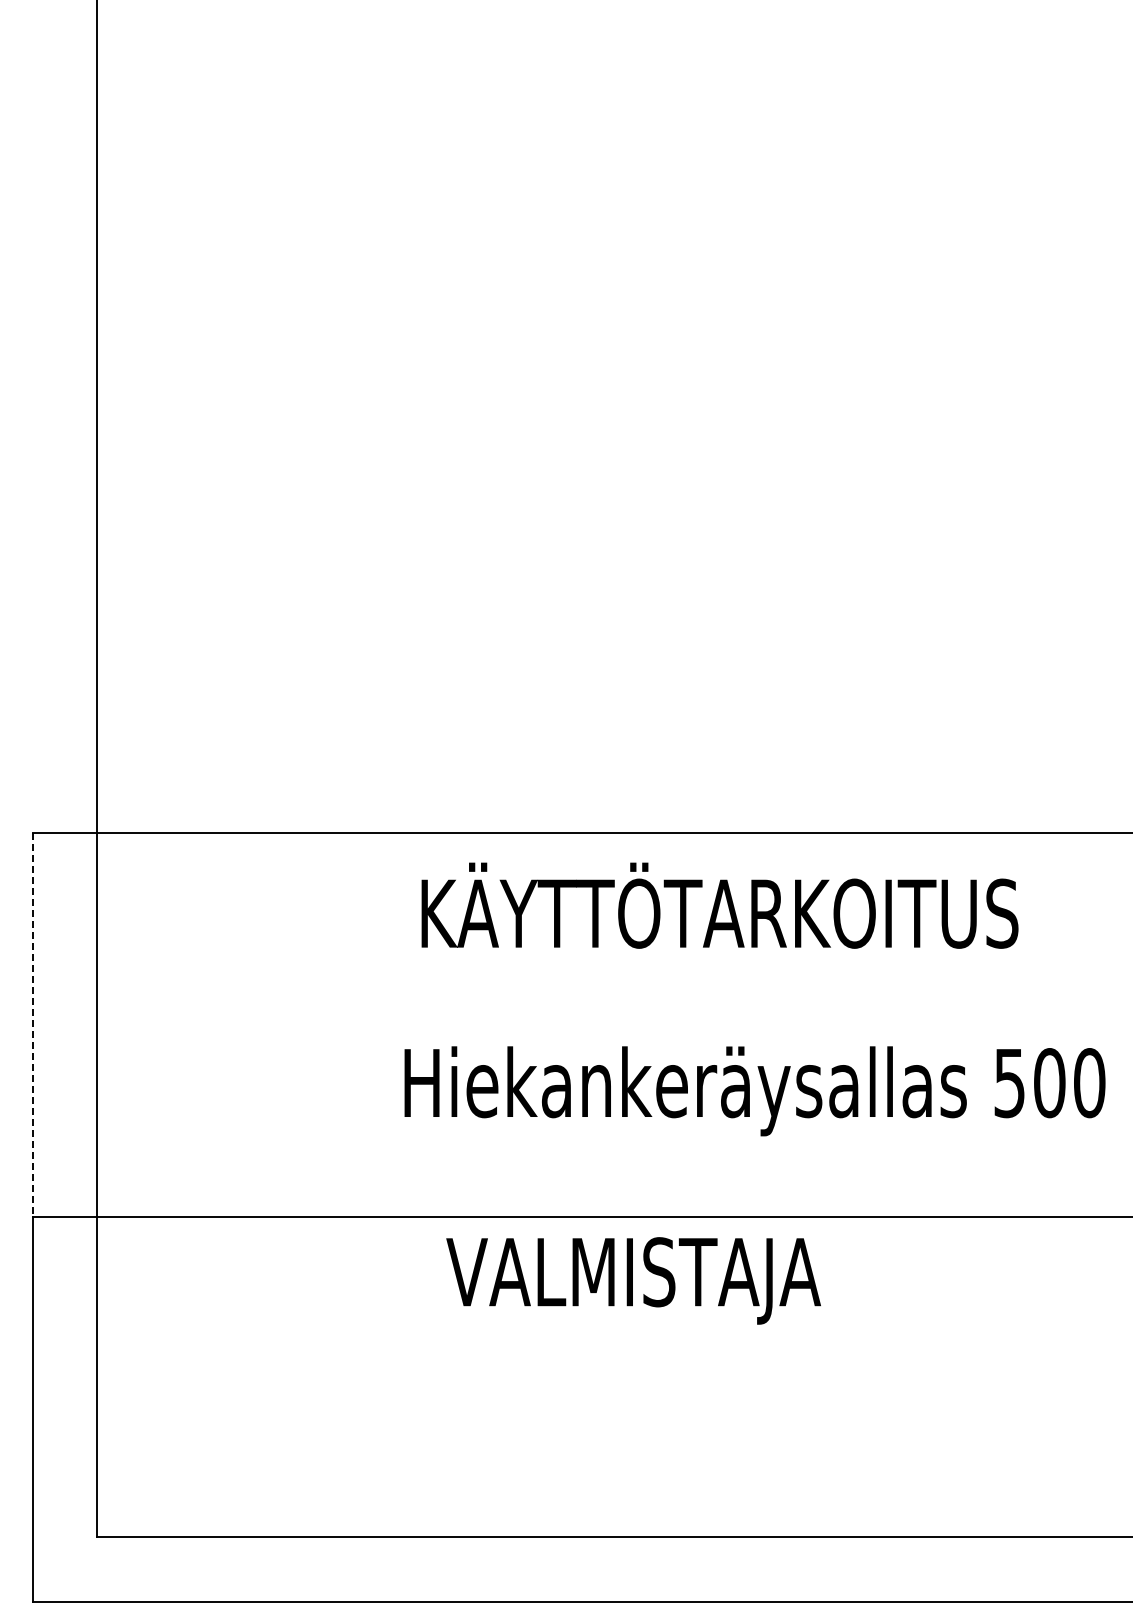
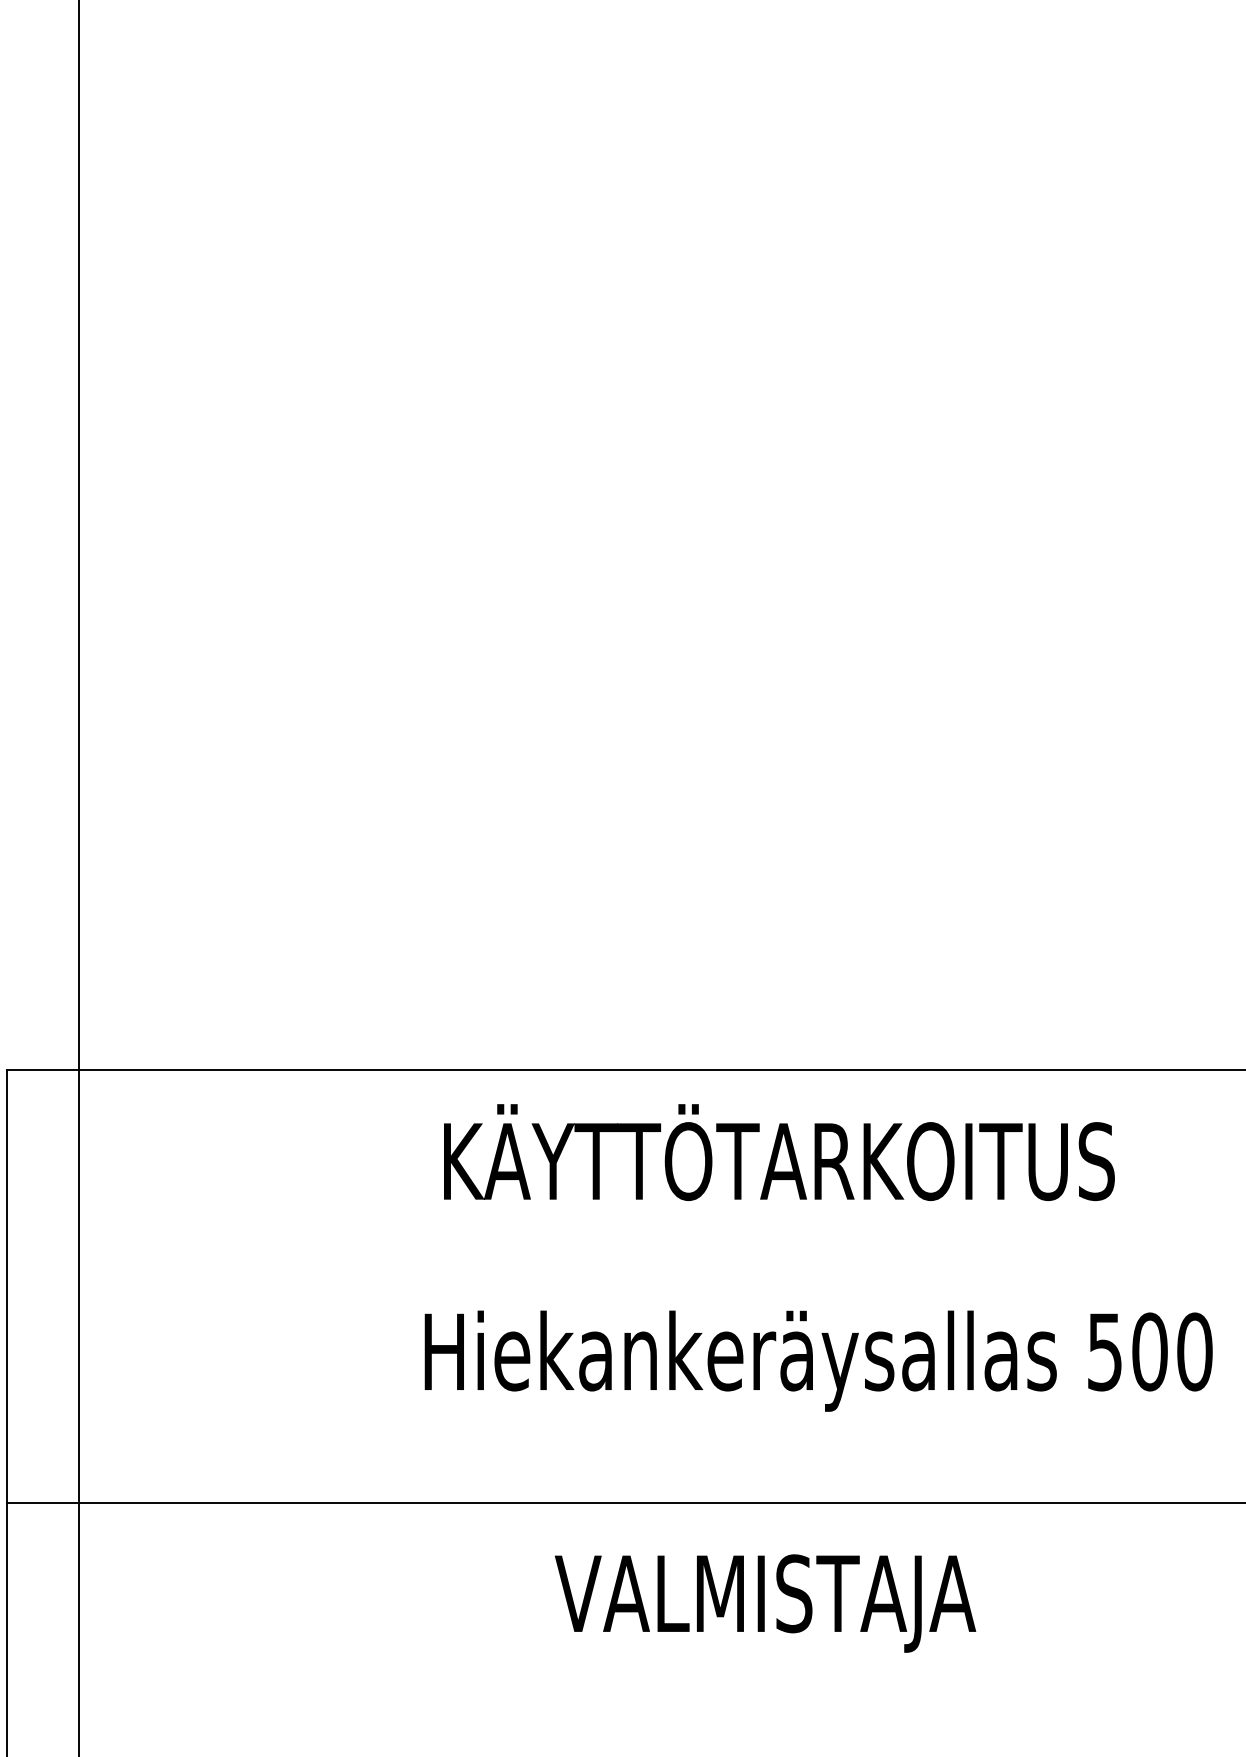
line: (32, 1025) -> (6, 1287), dashed -> solid
text: (633, 1280) -> (765, 1603), moved

